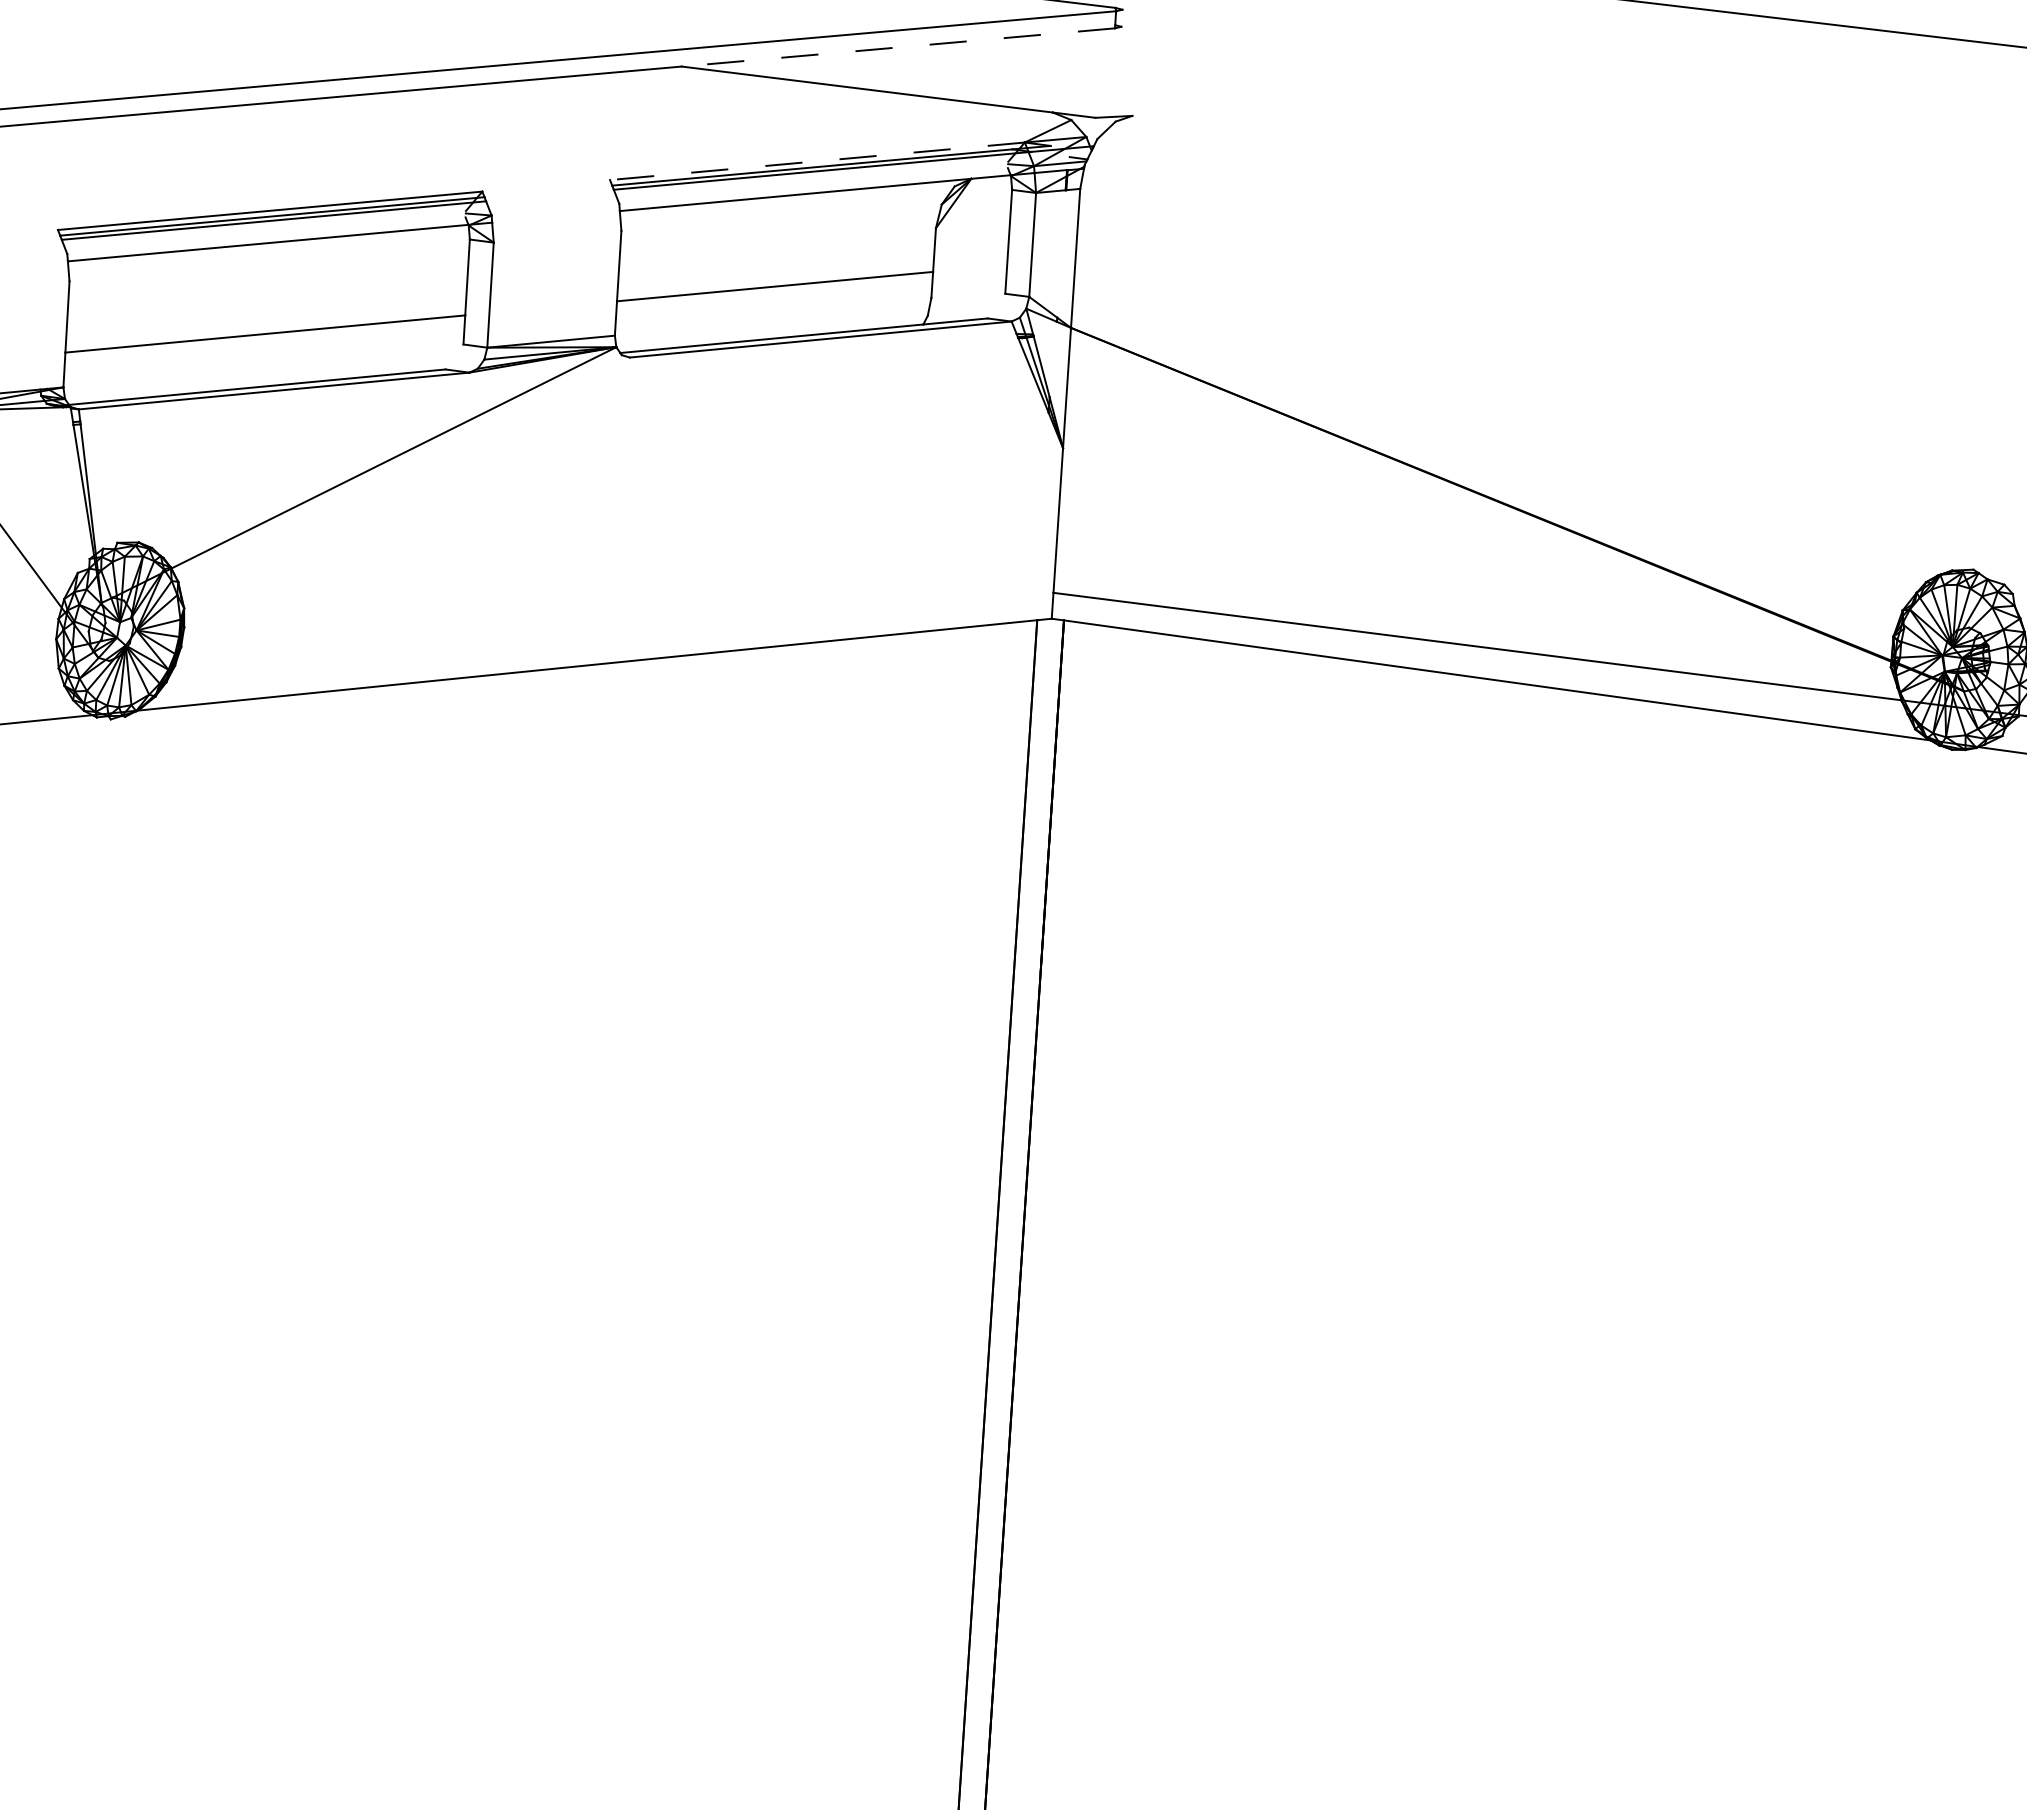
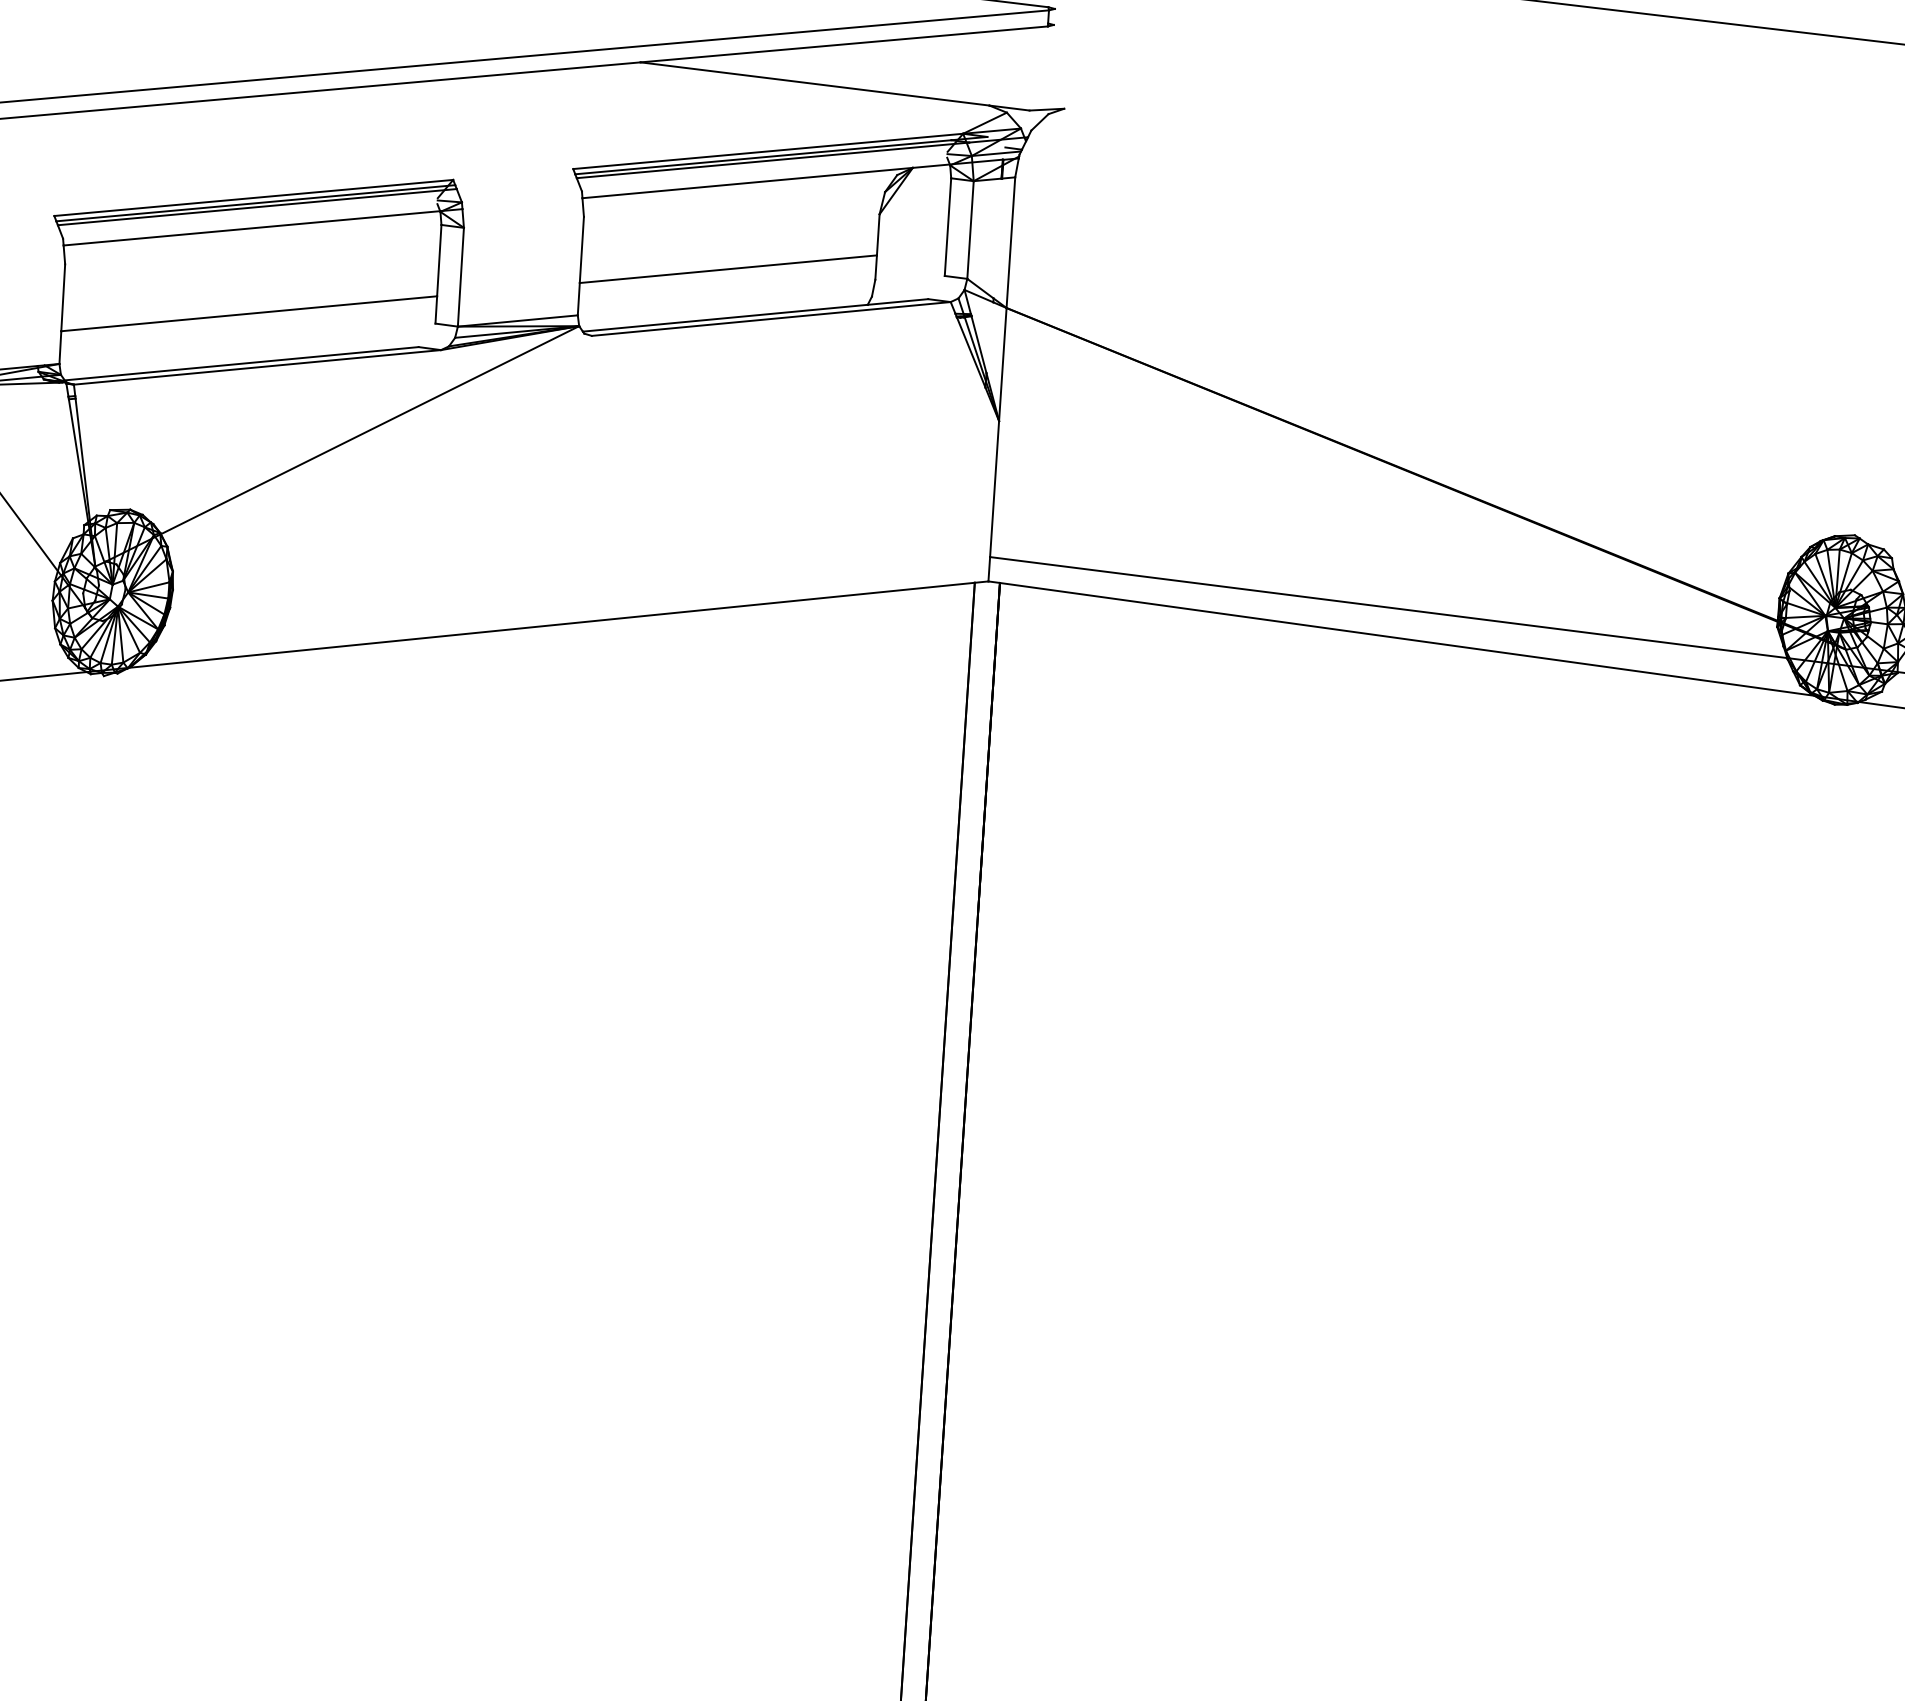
line: (897, 47) -> (843, 44), dashed -> solid
line: (816, 161) -> (767, 151), dashed -> solid

